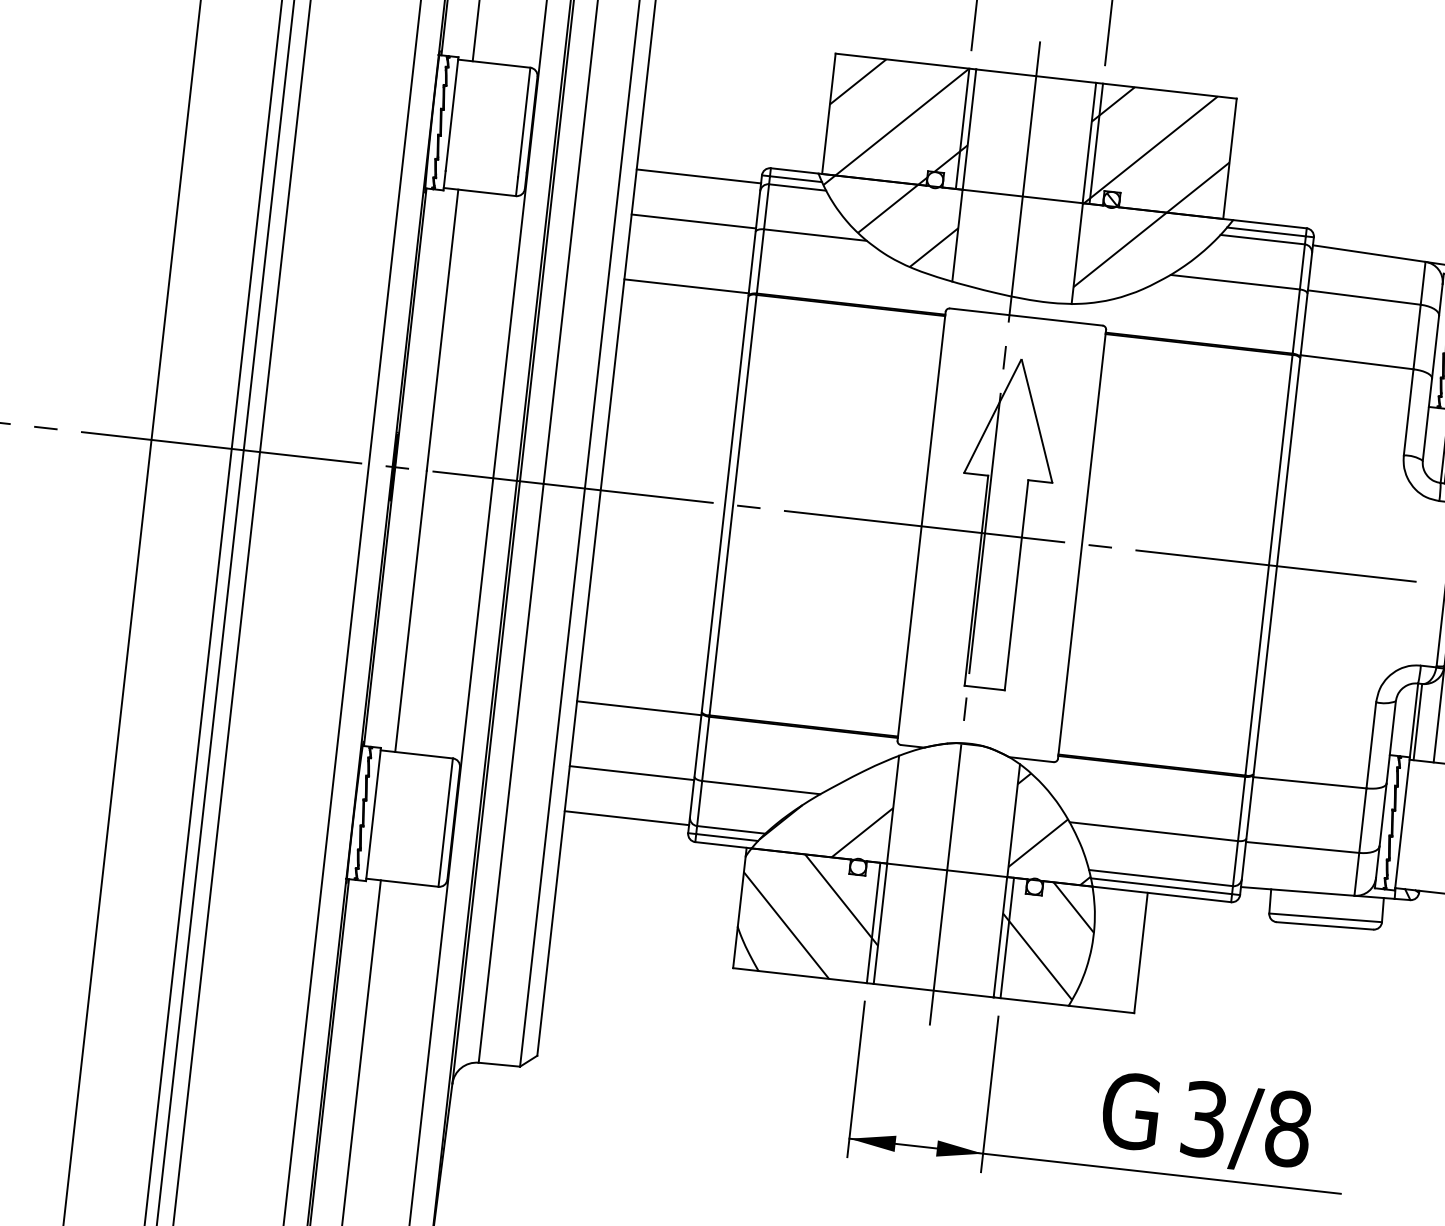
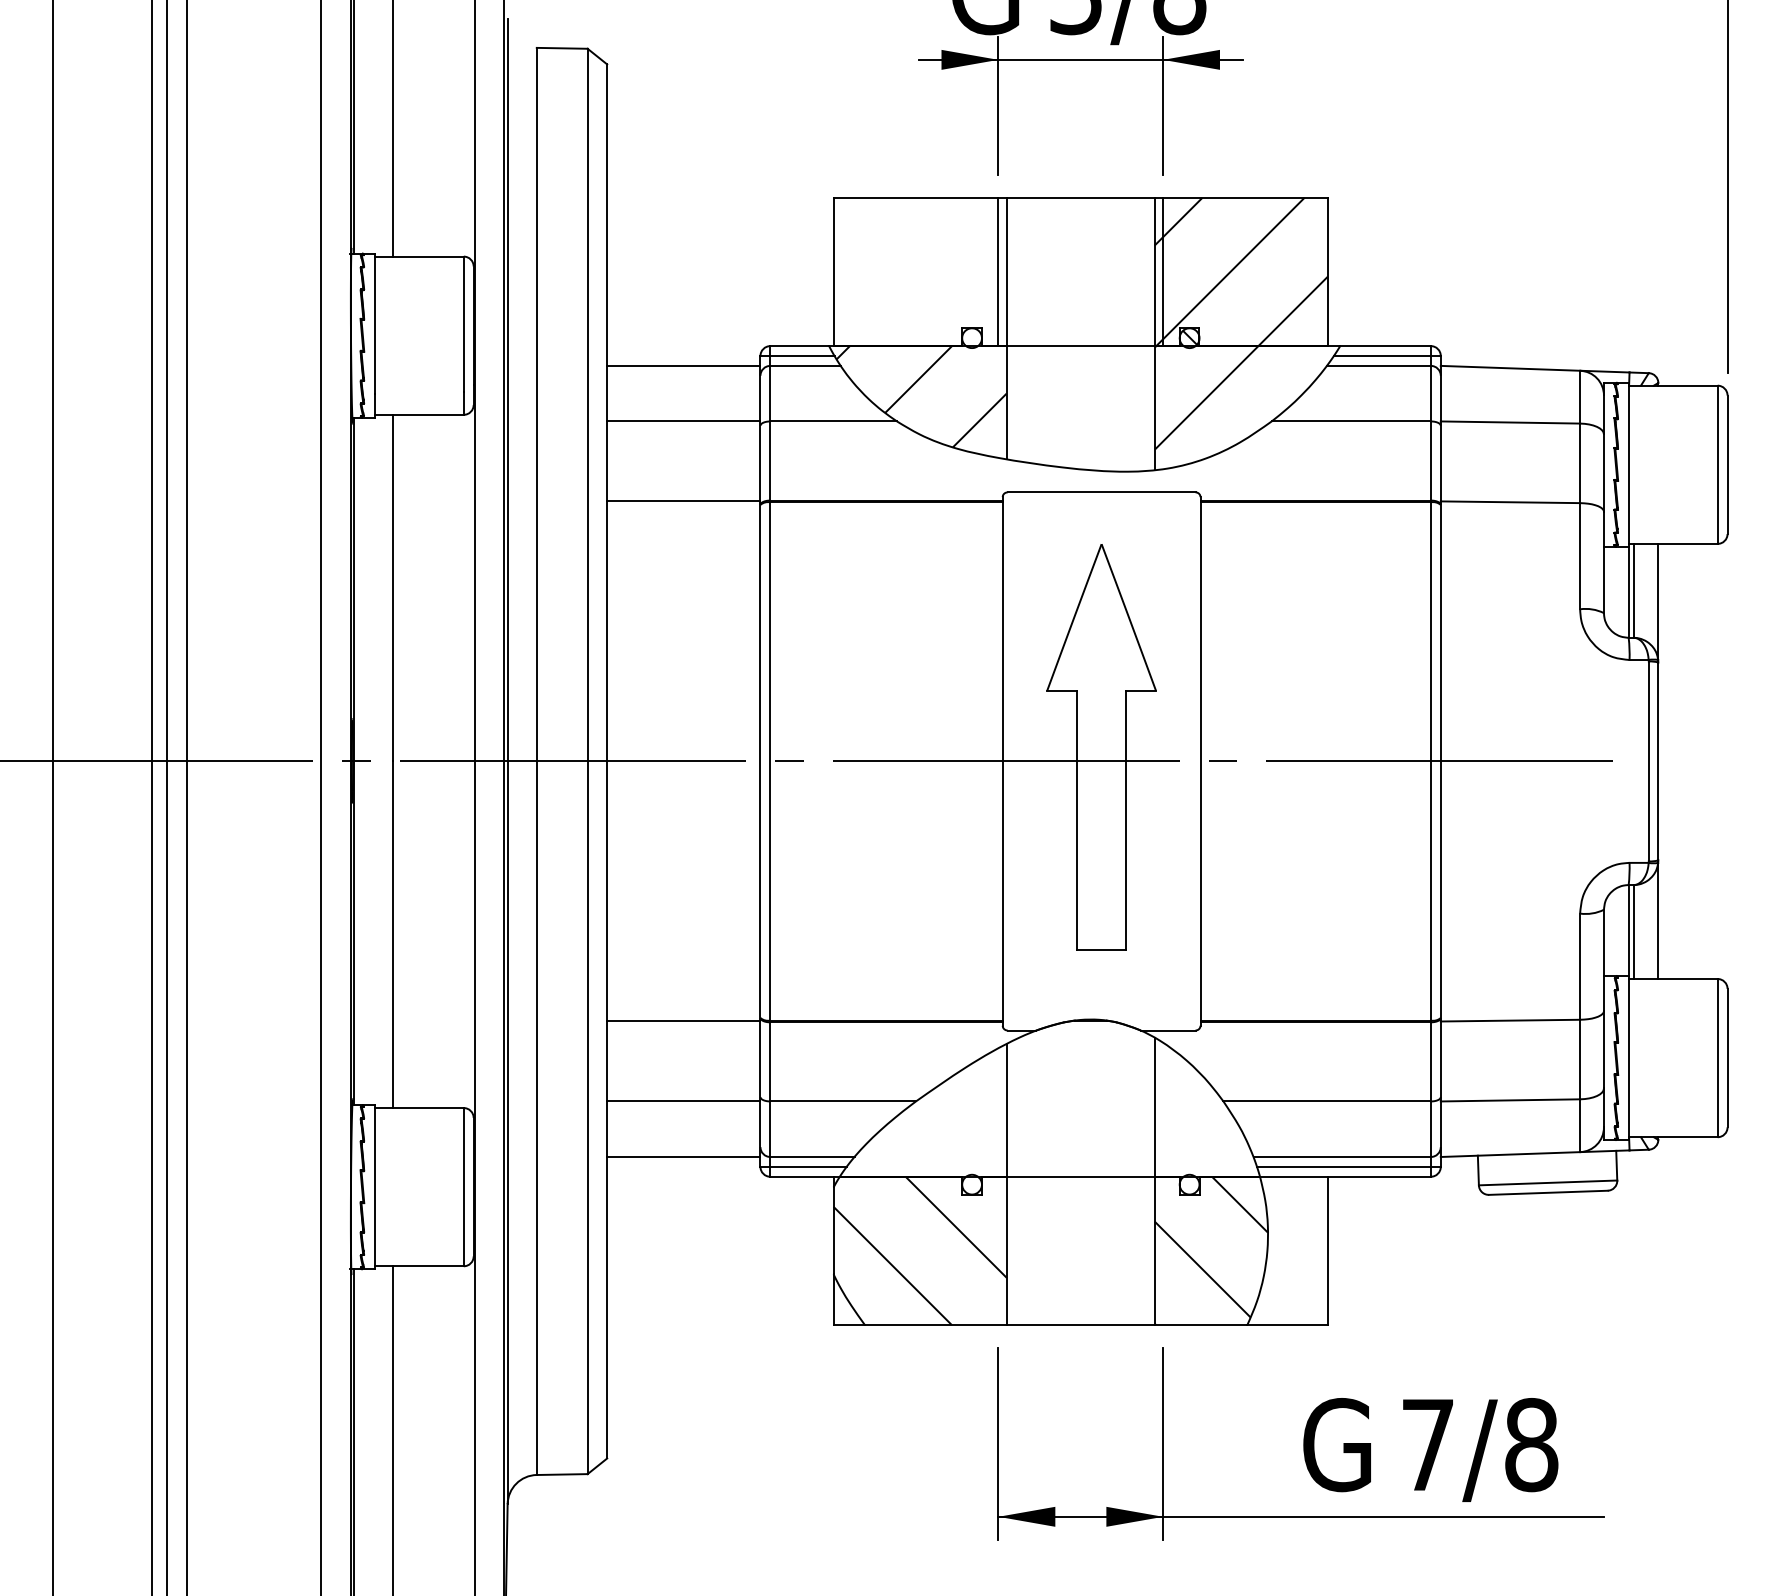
hatch: (898, 121) -> (919, 271), removed
line: (985, 529) -> (1080, 756), removed
hatch: (825, 828) -> (927, 1142), removed
hatch: (1054, 828) -> (1205, 1111), removed
line: (873, 922) -> (998, 1250), removed
line: (1007, 937) -> (1163, 1250), removed
text: (1203, 1119) -> (1427, 1445), 3/8 -> 7/8

